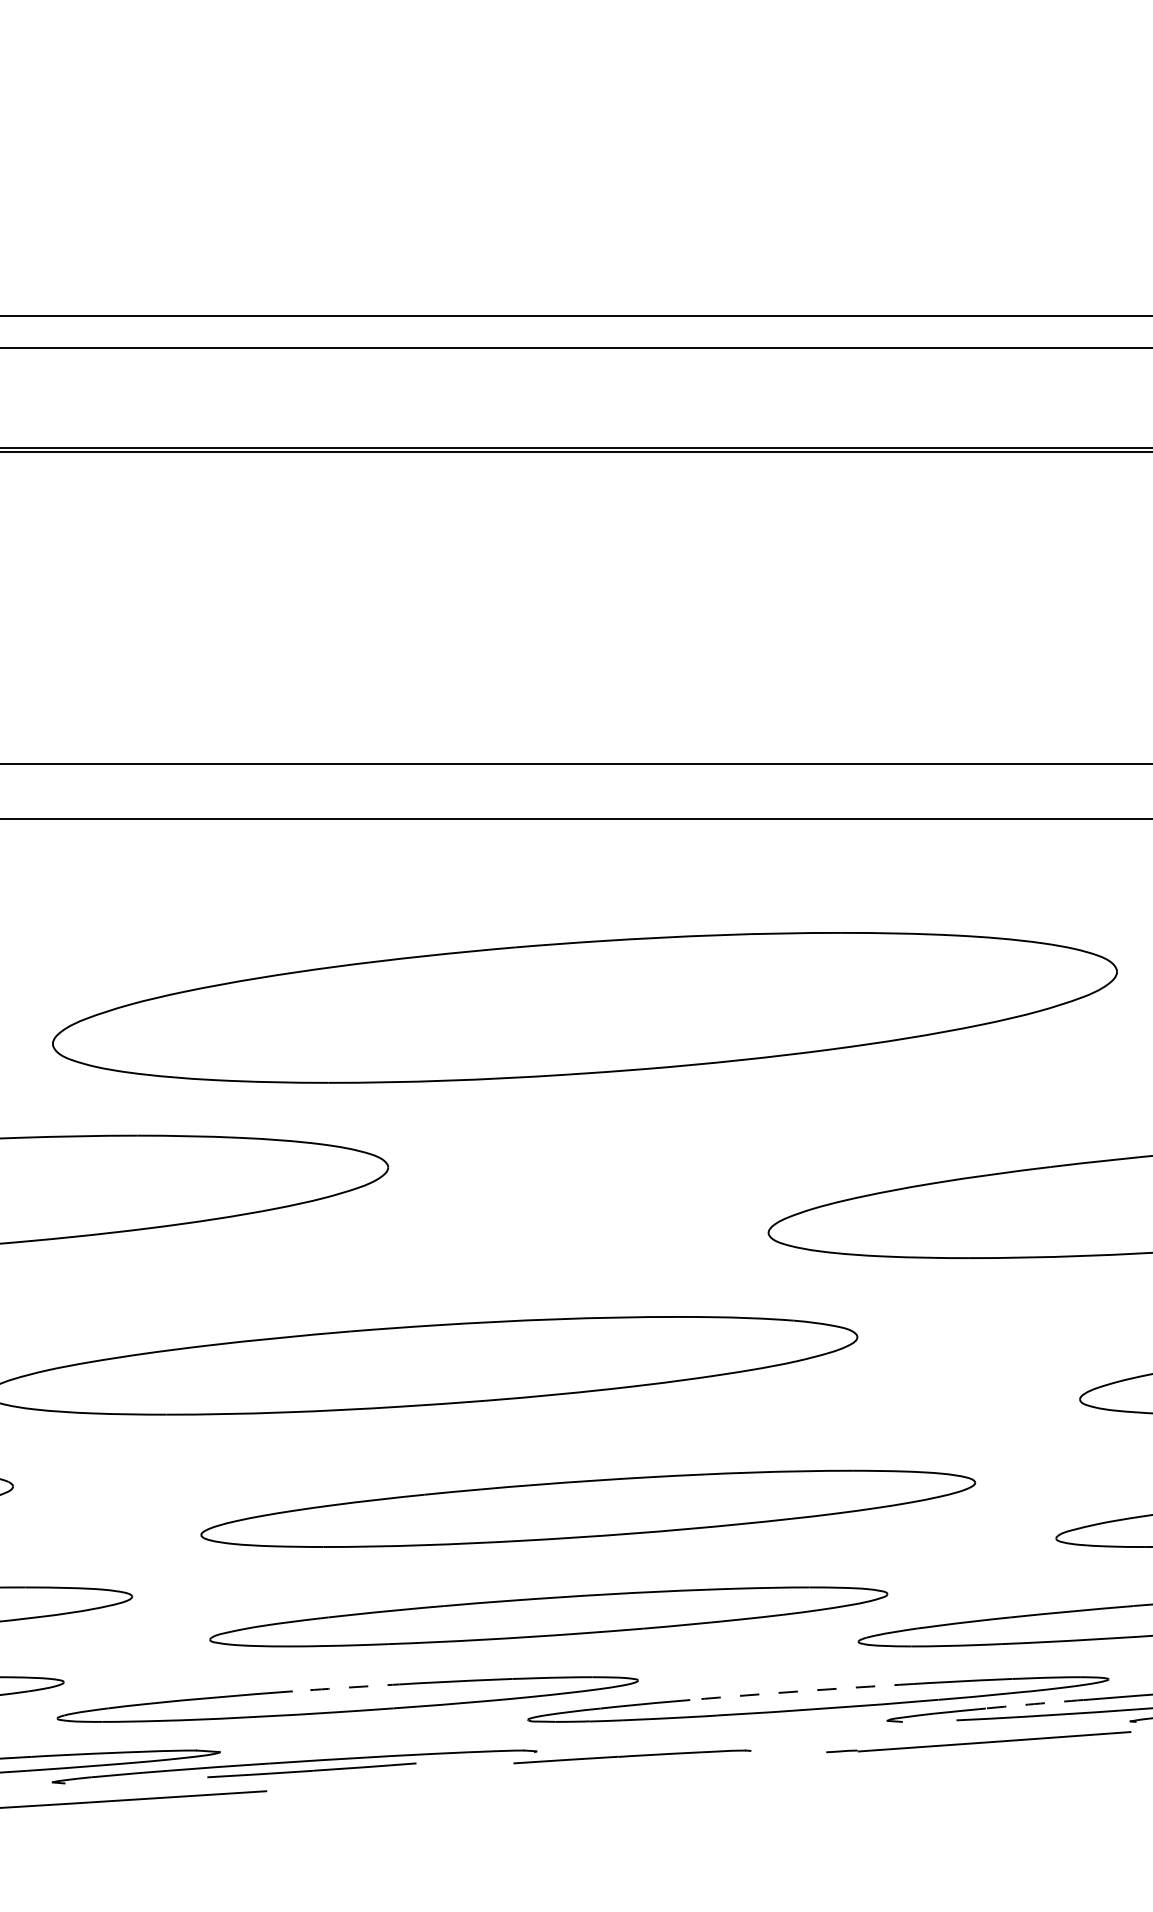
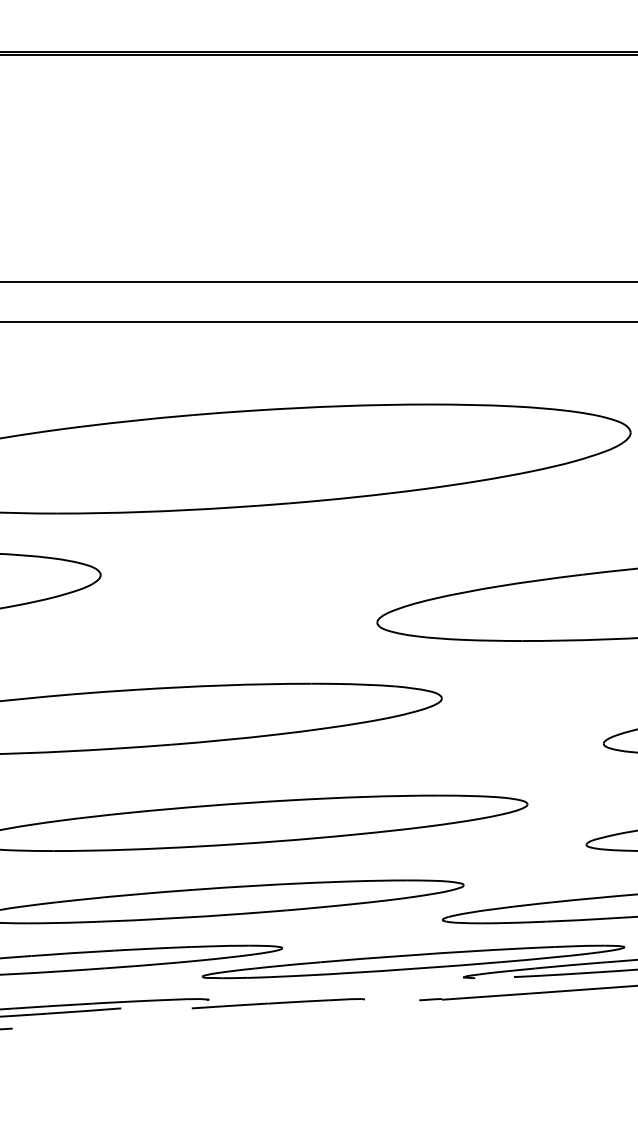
arc: (349, 1687) -> (72, 953), dashed -> solid
arc: (801, 1691) -> (401, 956), dashed -> solid
arc: (1034, 1704) -> (570, 965), dashed -> solid

